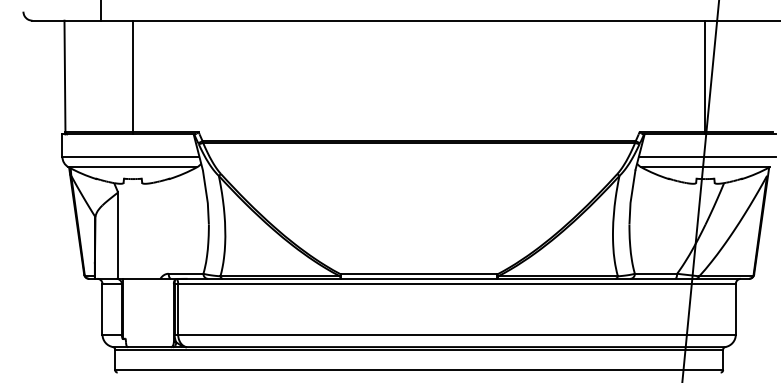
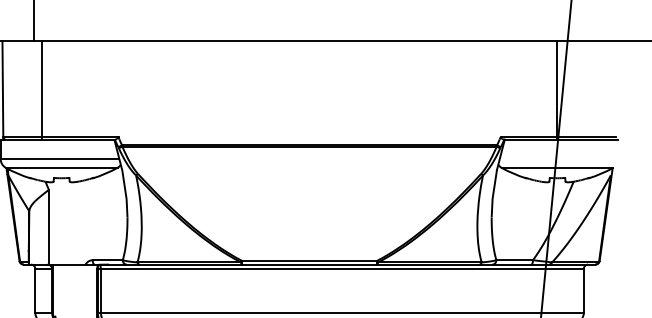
line: (132, 77) -> (41, 90), moved
line: (706, 156) -> (558, 158), removed

